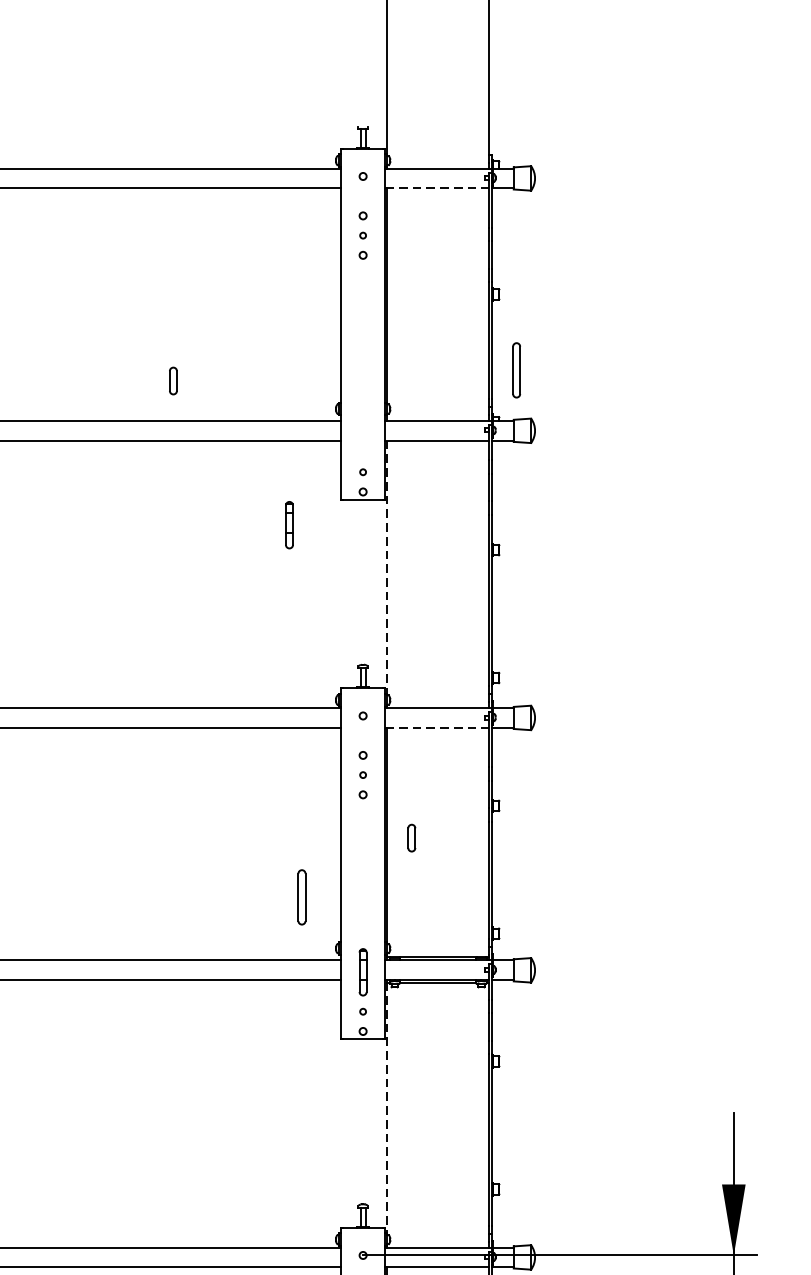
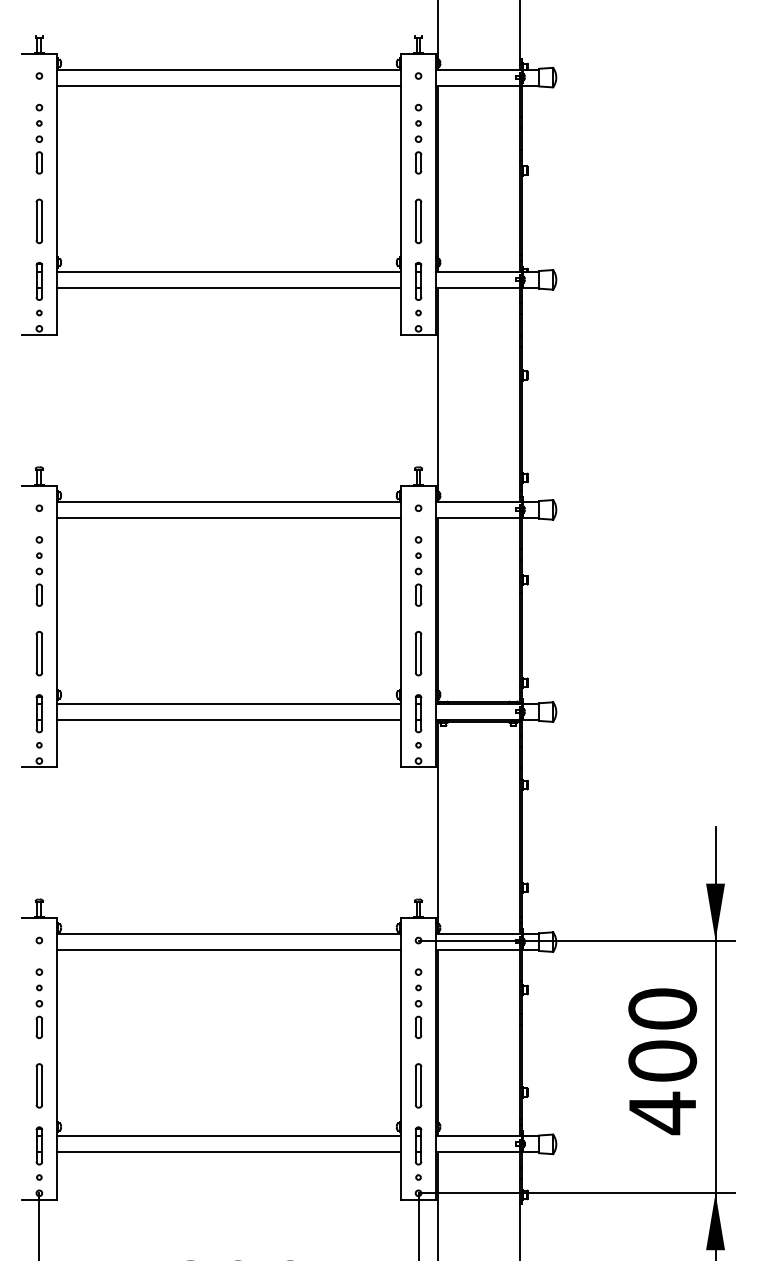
line: (436, 188) -> (477, 85), dashed -> solid
part: (516, 370) -> (418, 221), moved
part: (173, 380) -> (418, 162), moved
part: (289, 524) -> (418, 280), moved
line: (386, 567) -> (437, 389), dashed -> solid
line: (436, 727) -> (477, 517), dashed -> solid
part: (411, 837) -> (418, 594), moved
part: (301, 897) -> (418, 653), moved
line: (386, 1108) -> (437, 822), dashed -> solid

